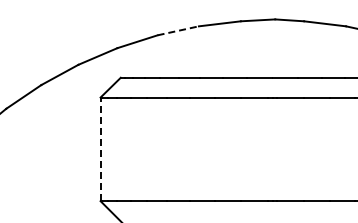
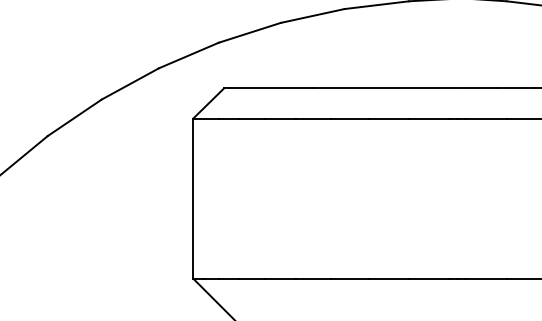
line: (178, 30) -> (313, 15), dashed -> solid
line: (100, 149) -> (192, 198), dashed -> solid

